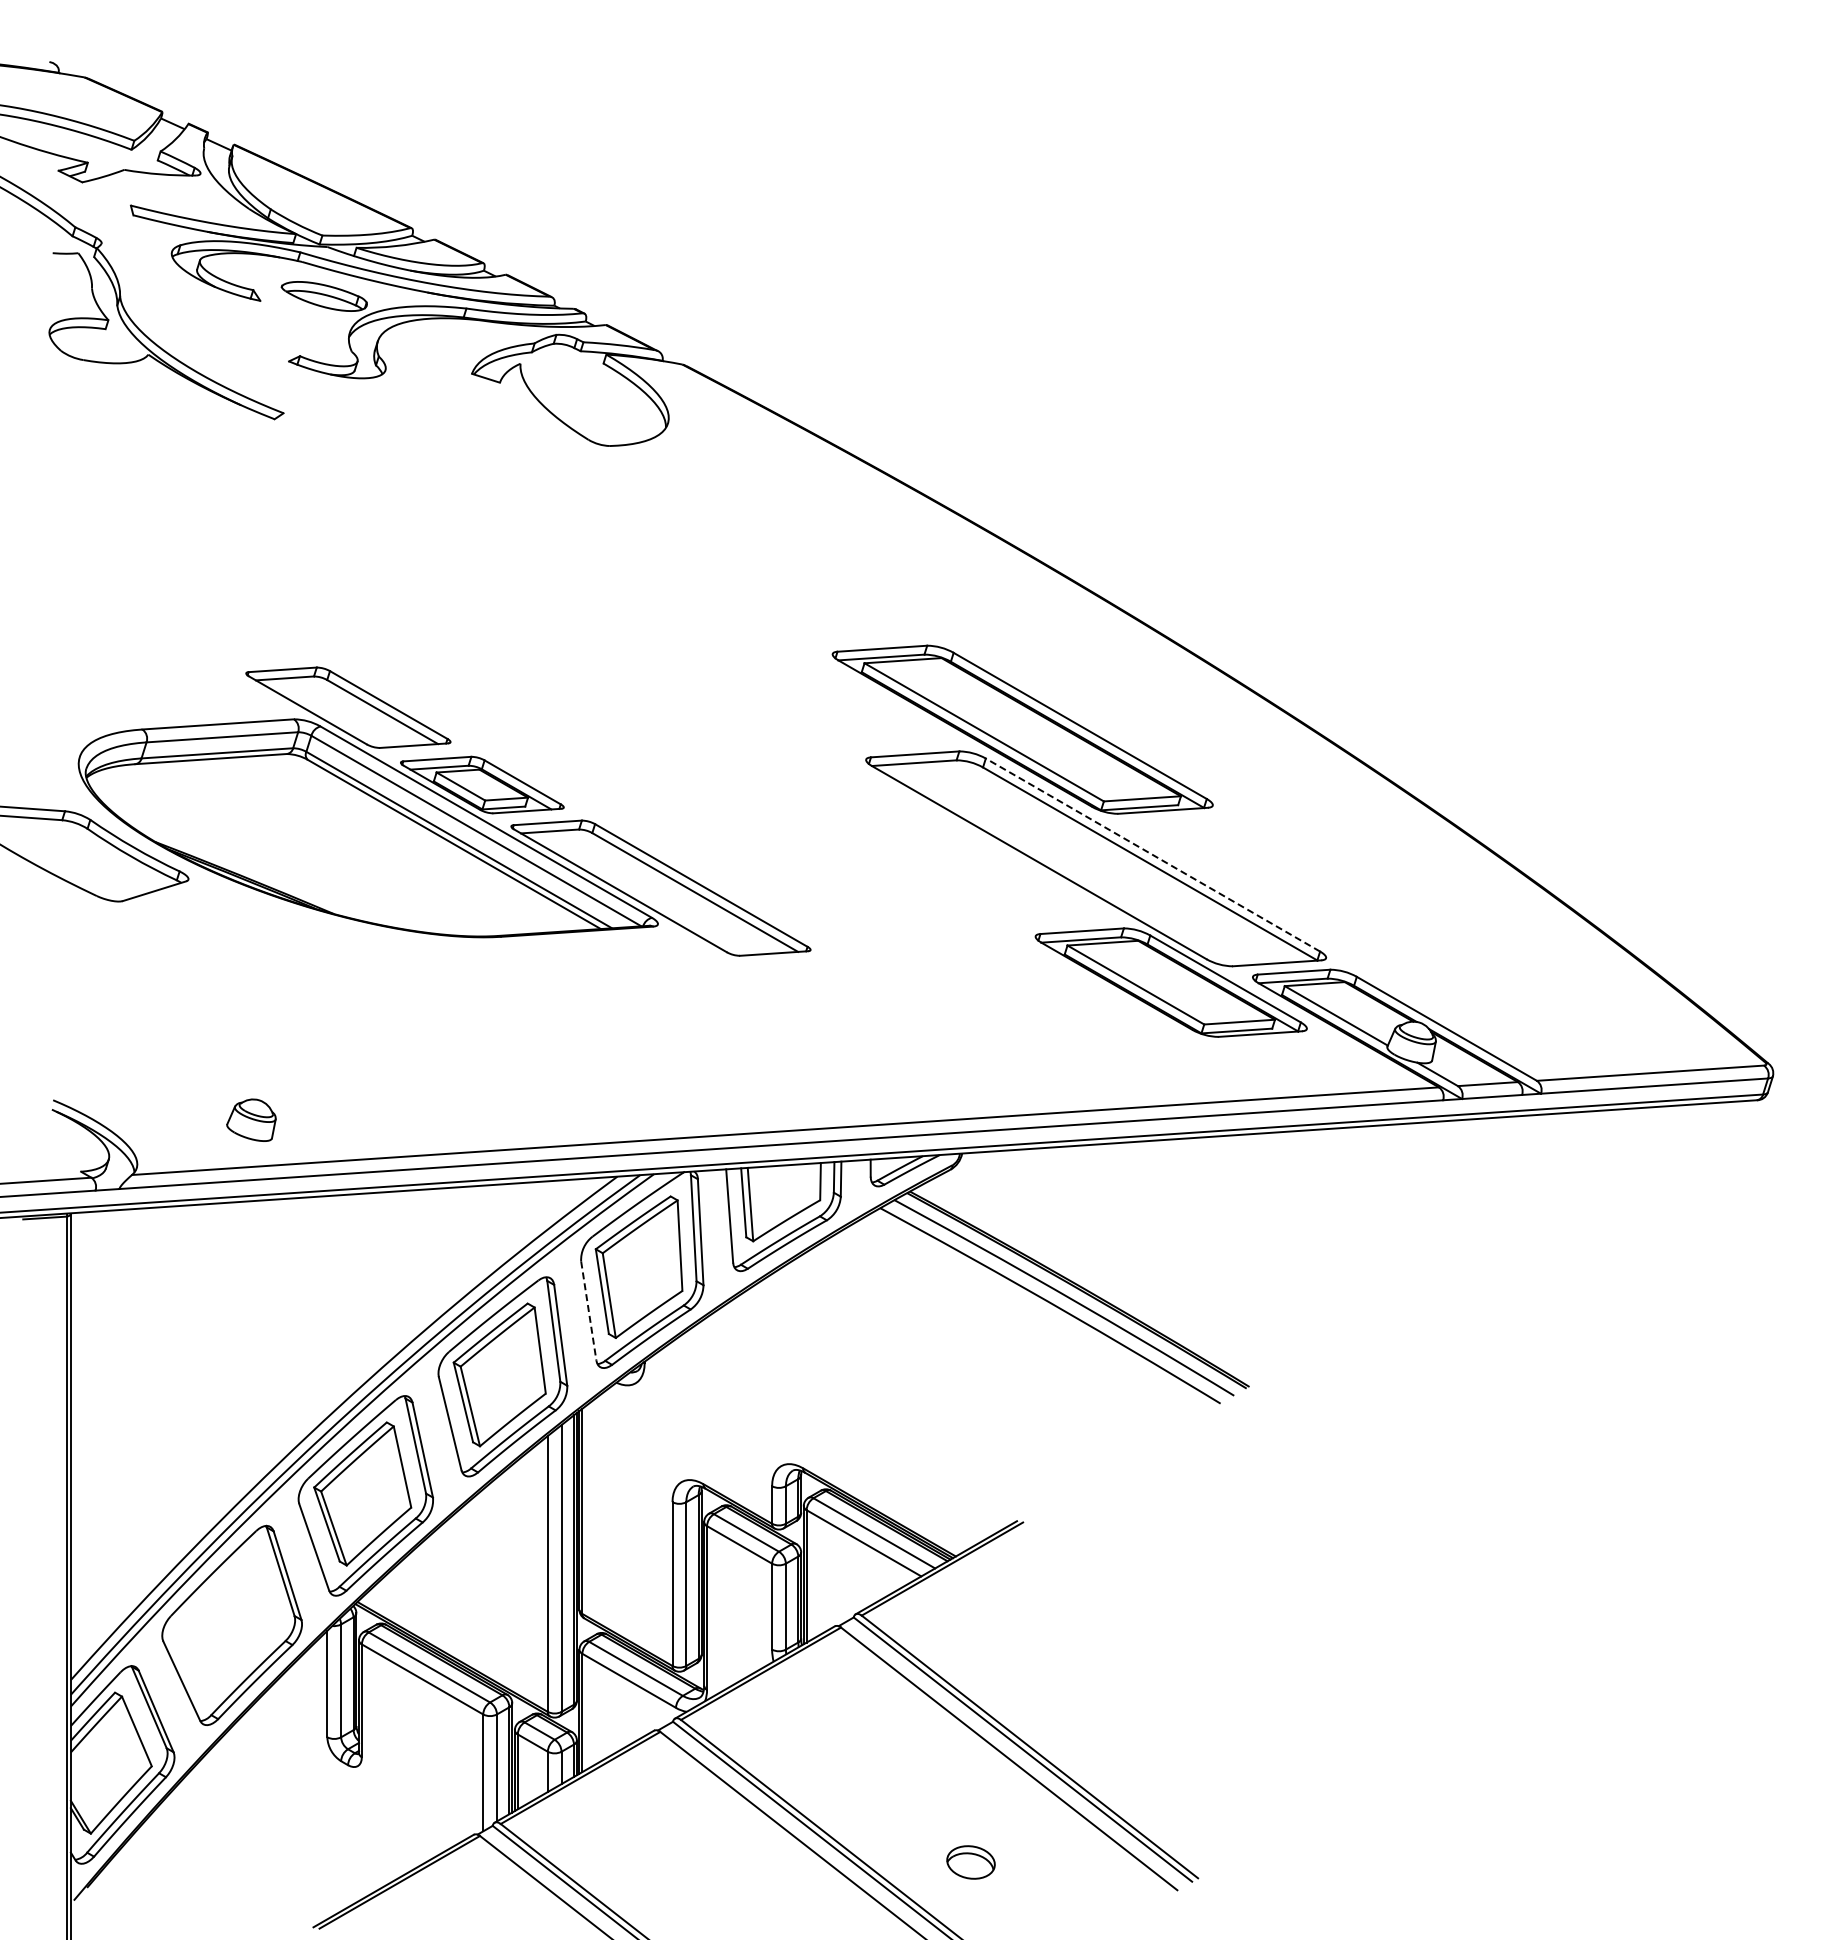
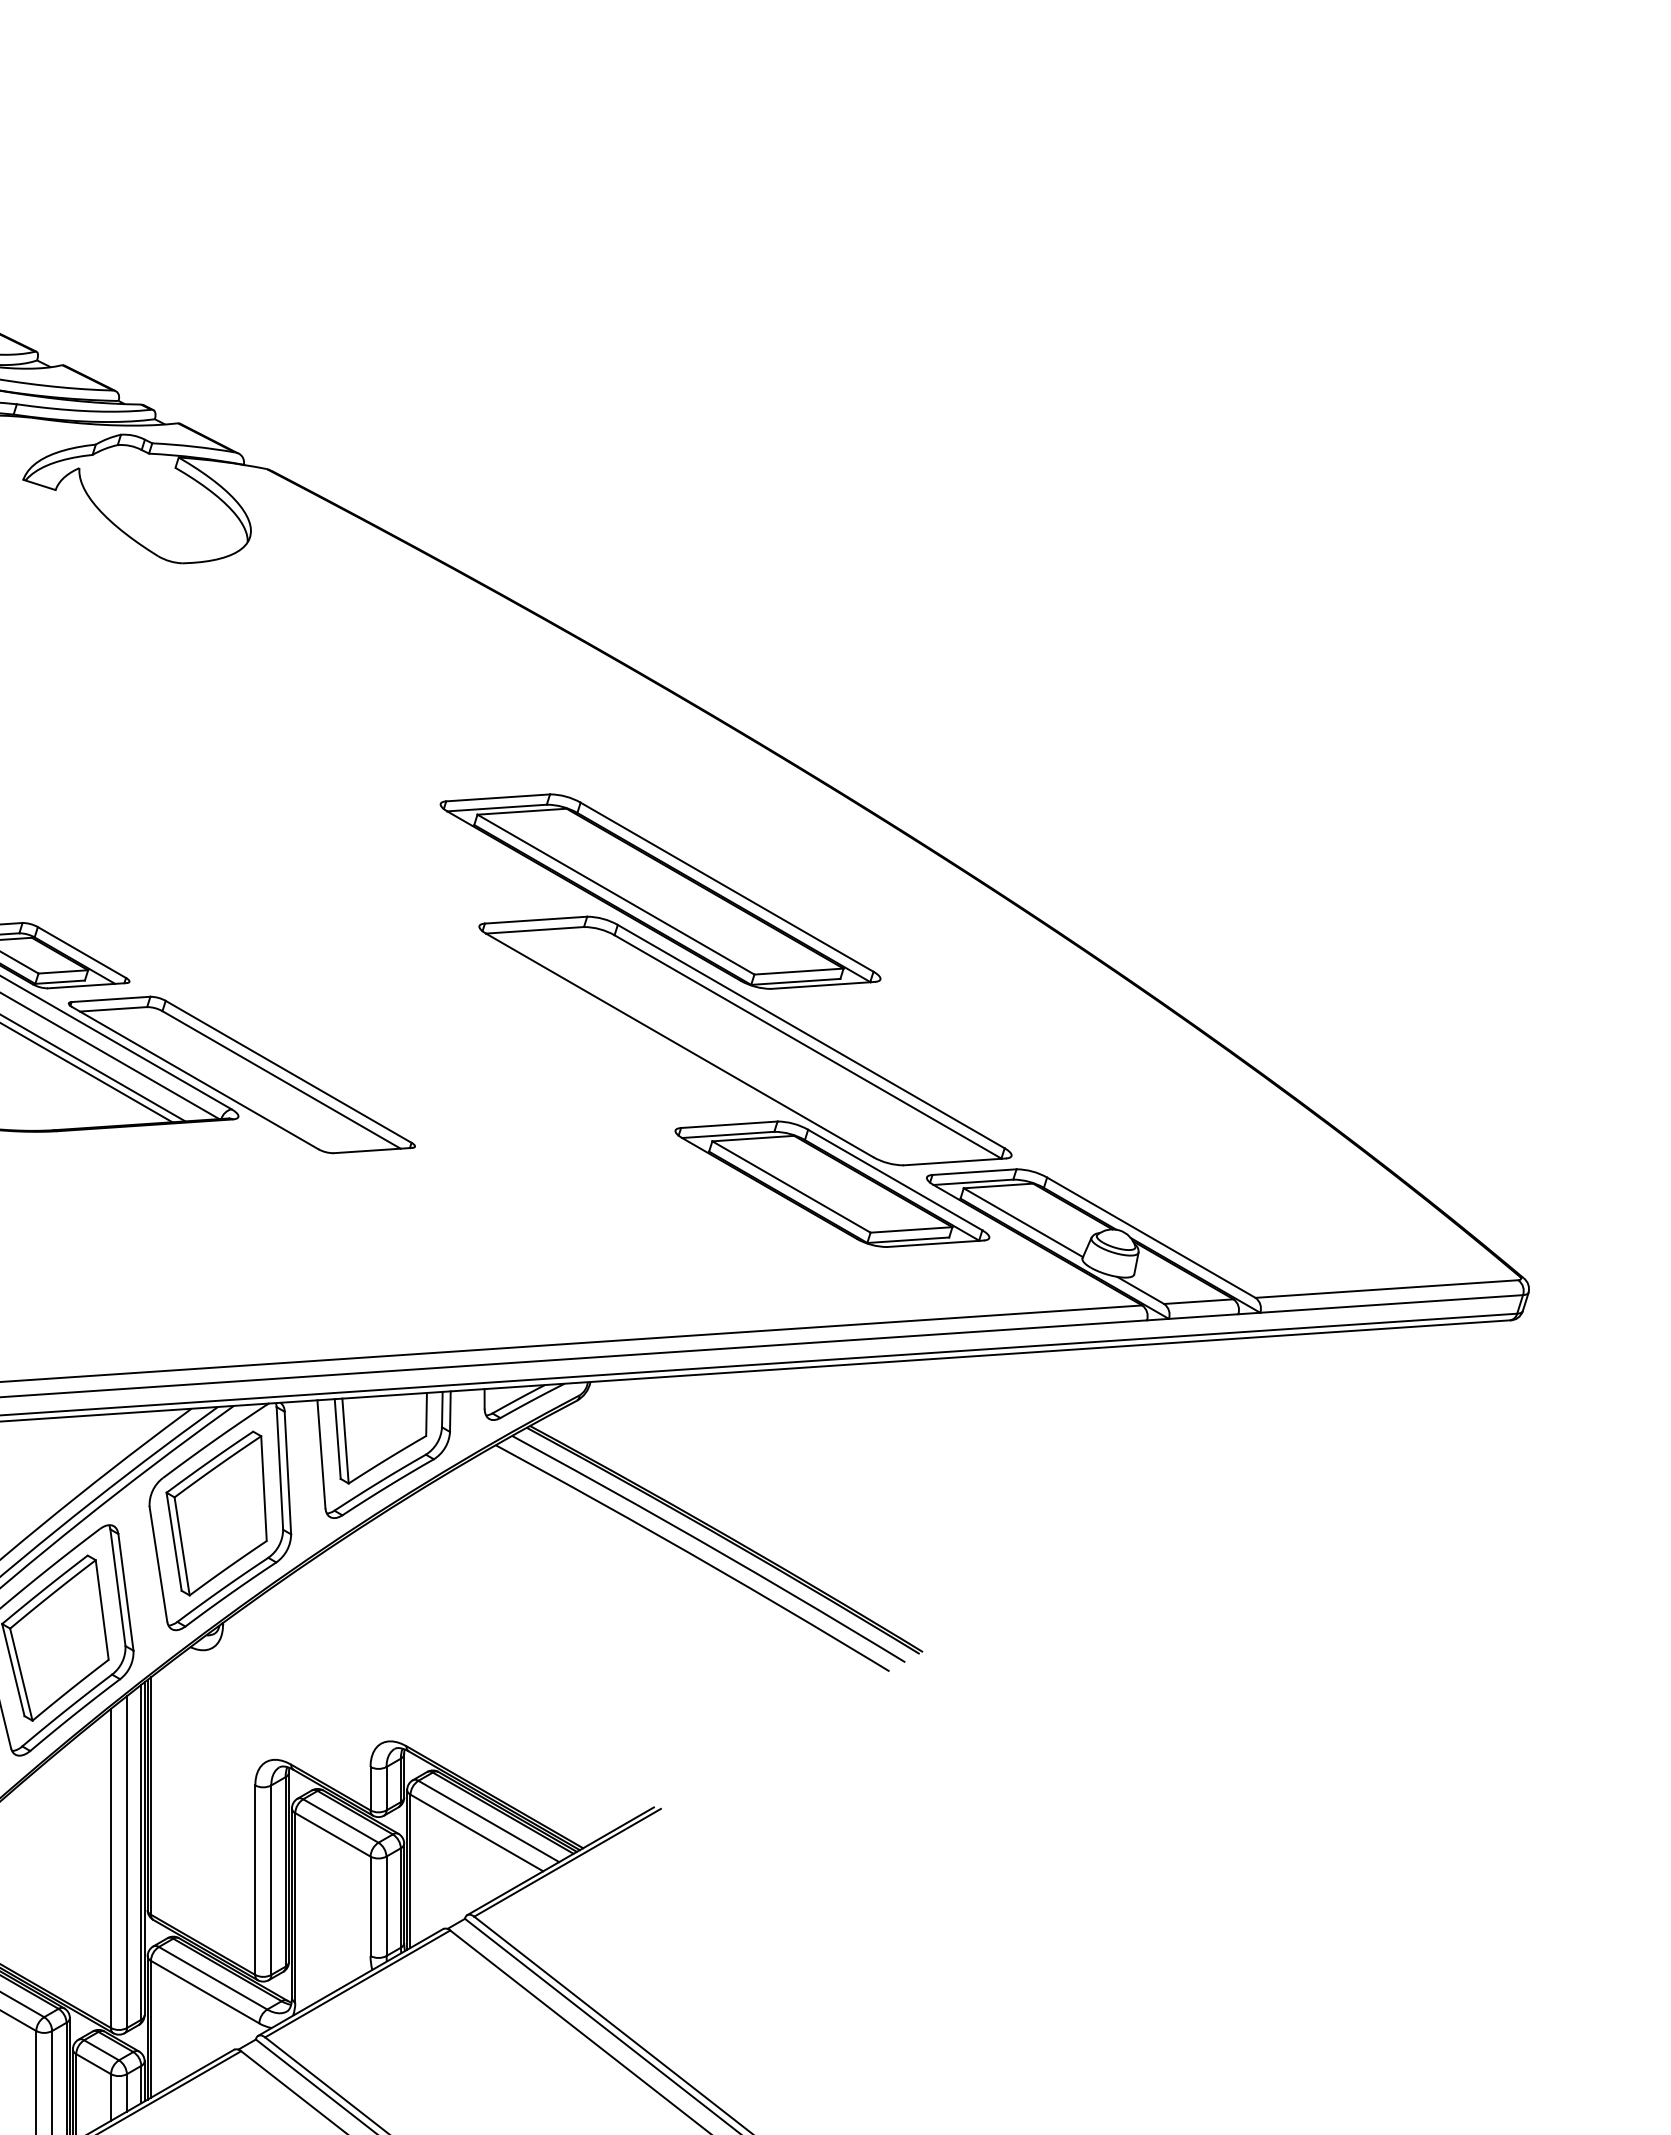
line: (1152, 854) -> (810, 1035), dashed -> solid
line: (588, 1311) -> (158, 1564), dashed -> solid

